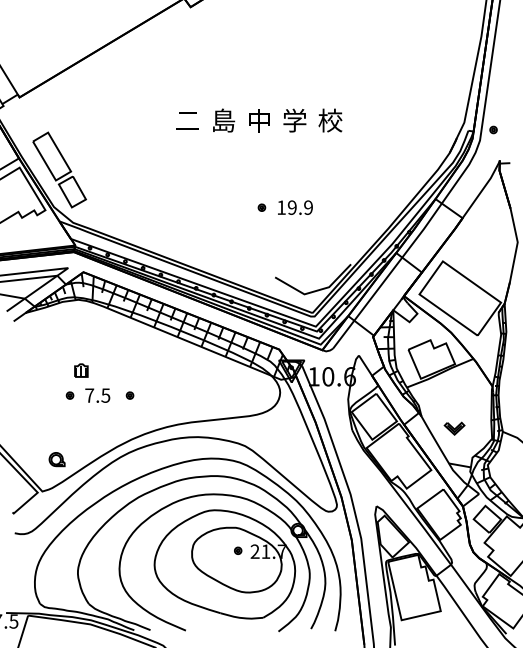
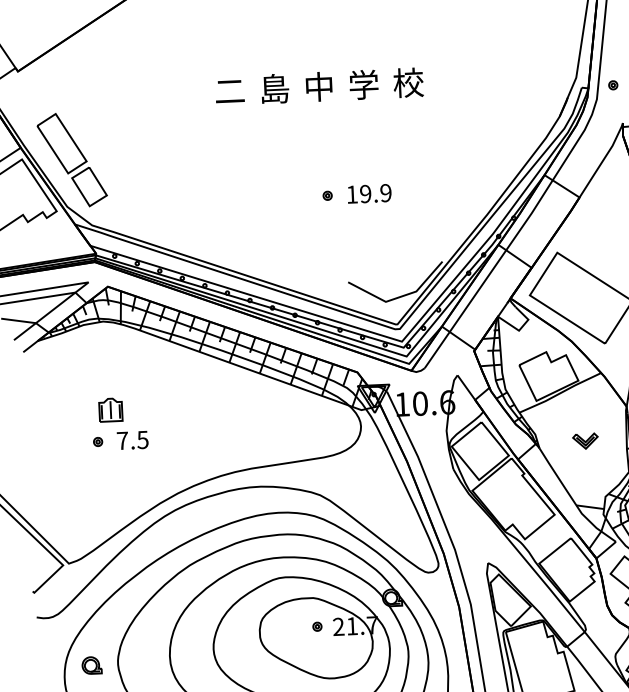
part: (81, 370) -> (111, 409), size x1.43
part: (129, 395) -> (172, 438), removed
part: (454, 428) -> (585, 441), moved
part: (56, 459) -> (91, 665), moved

